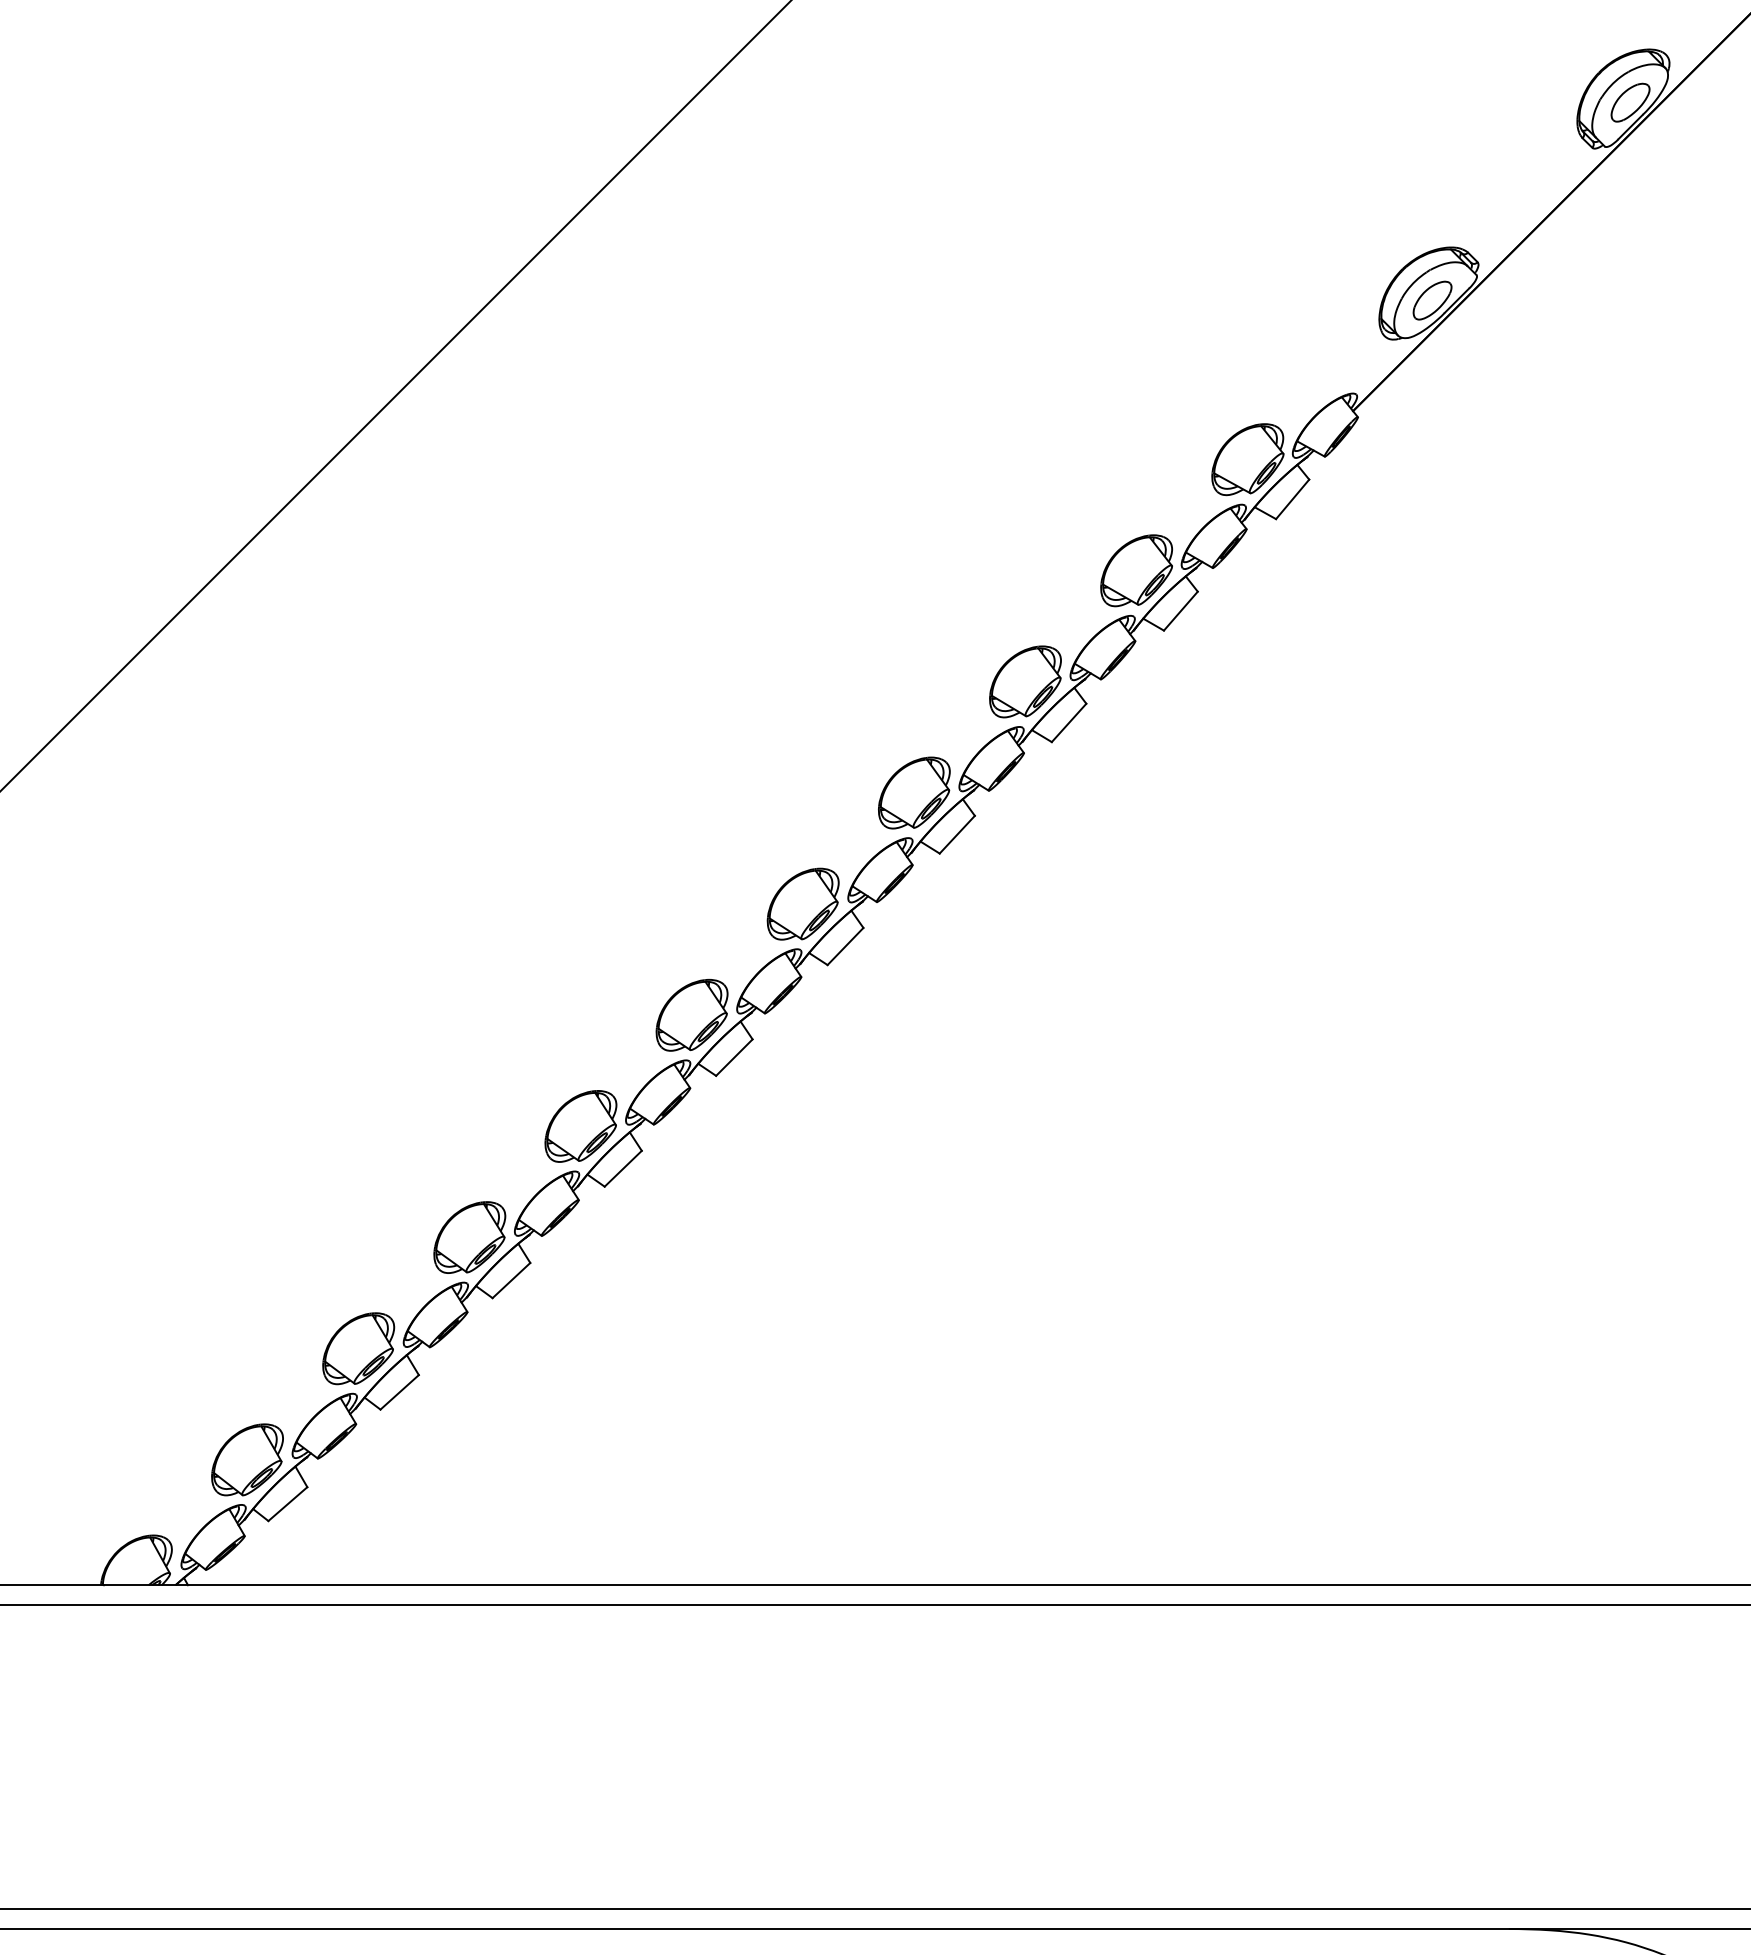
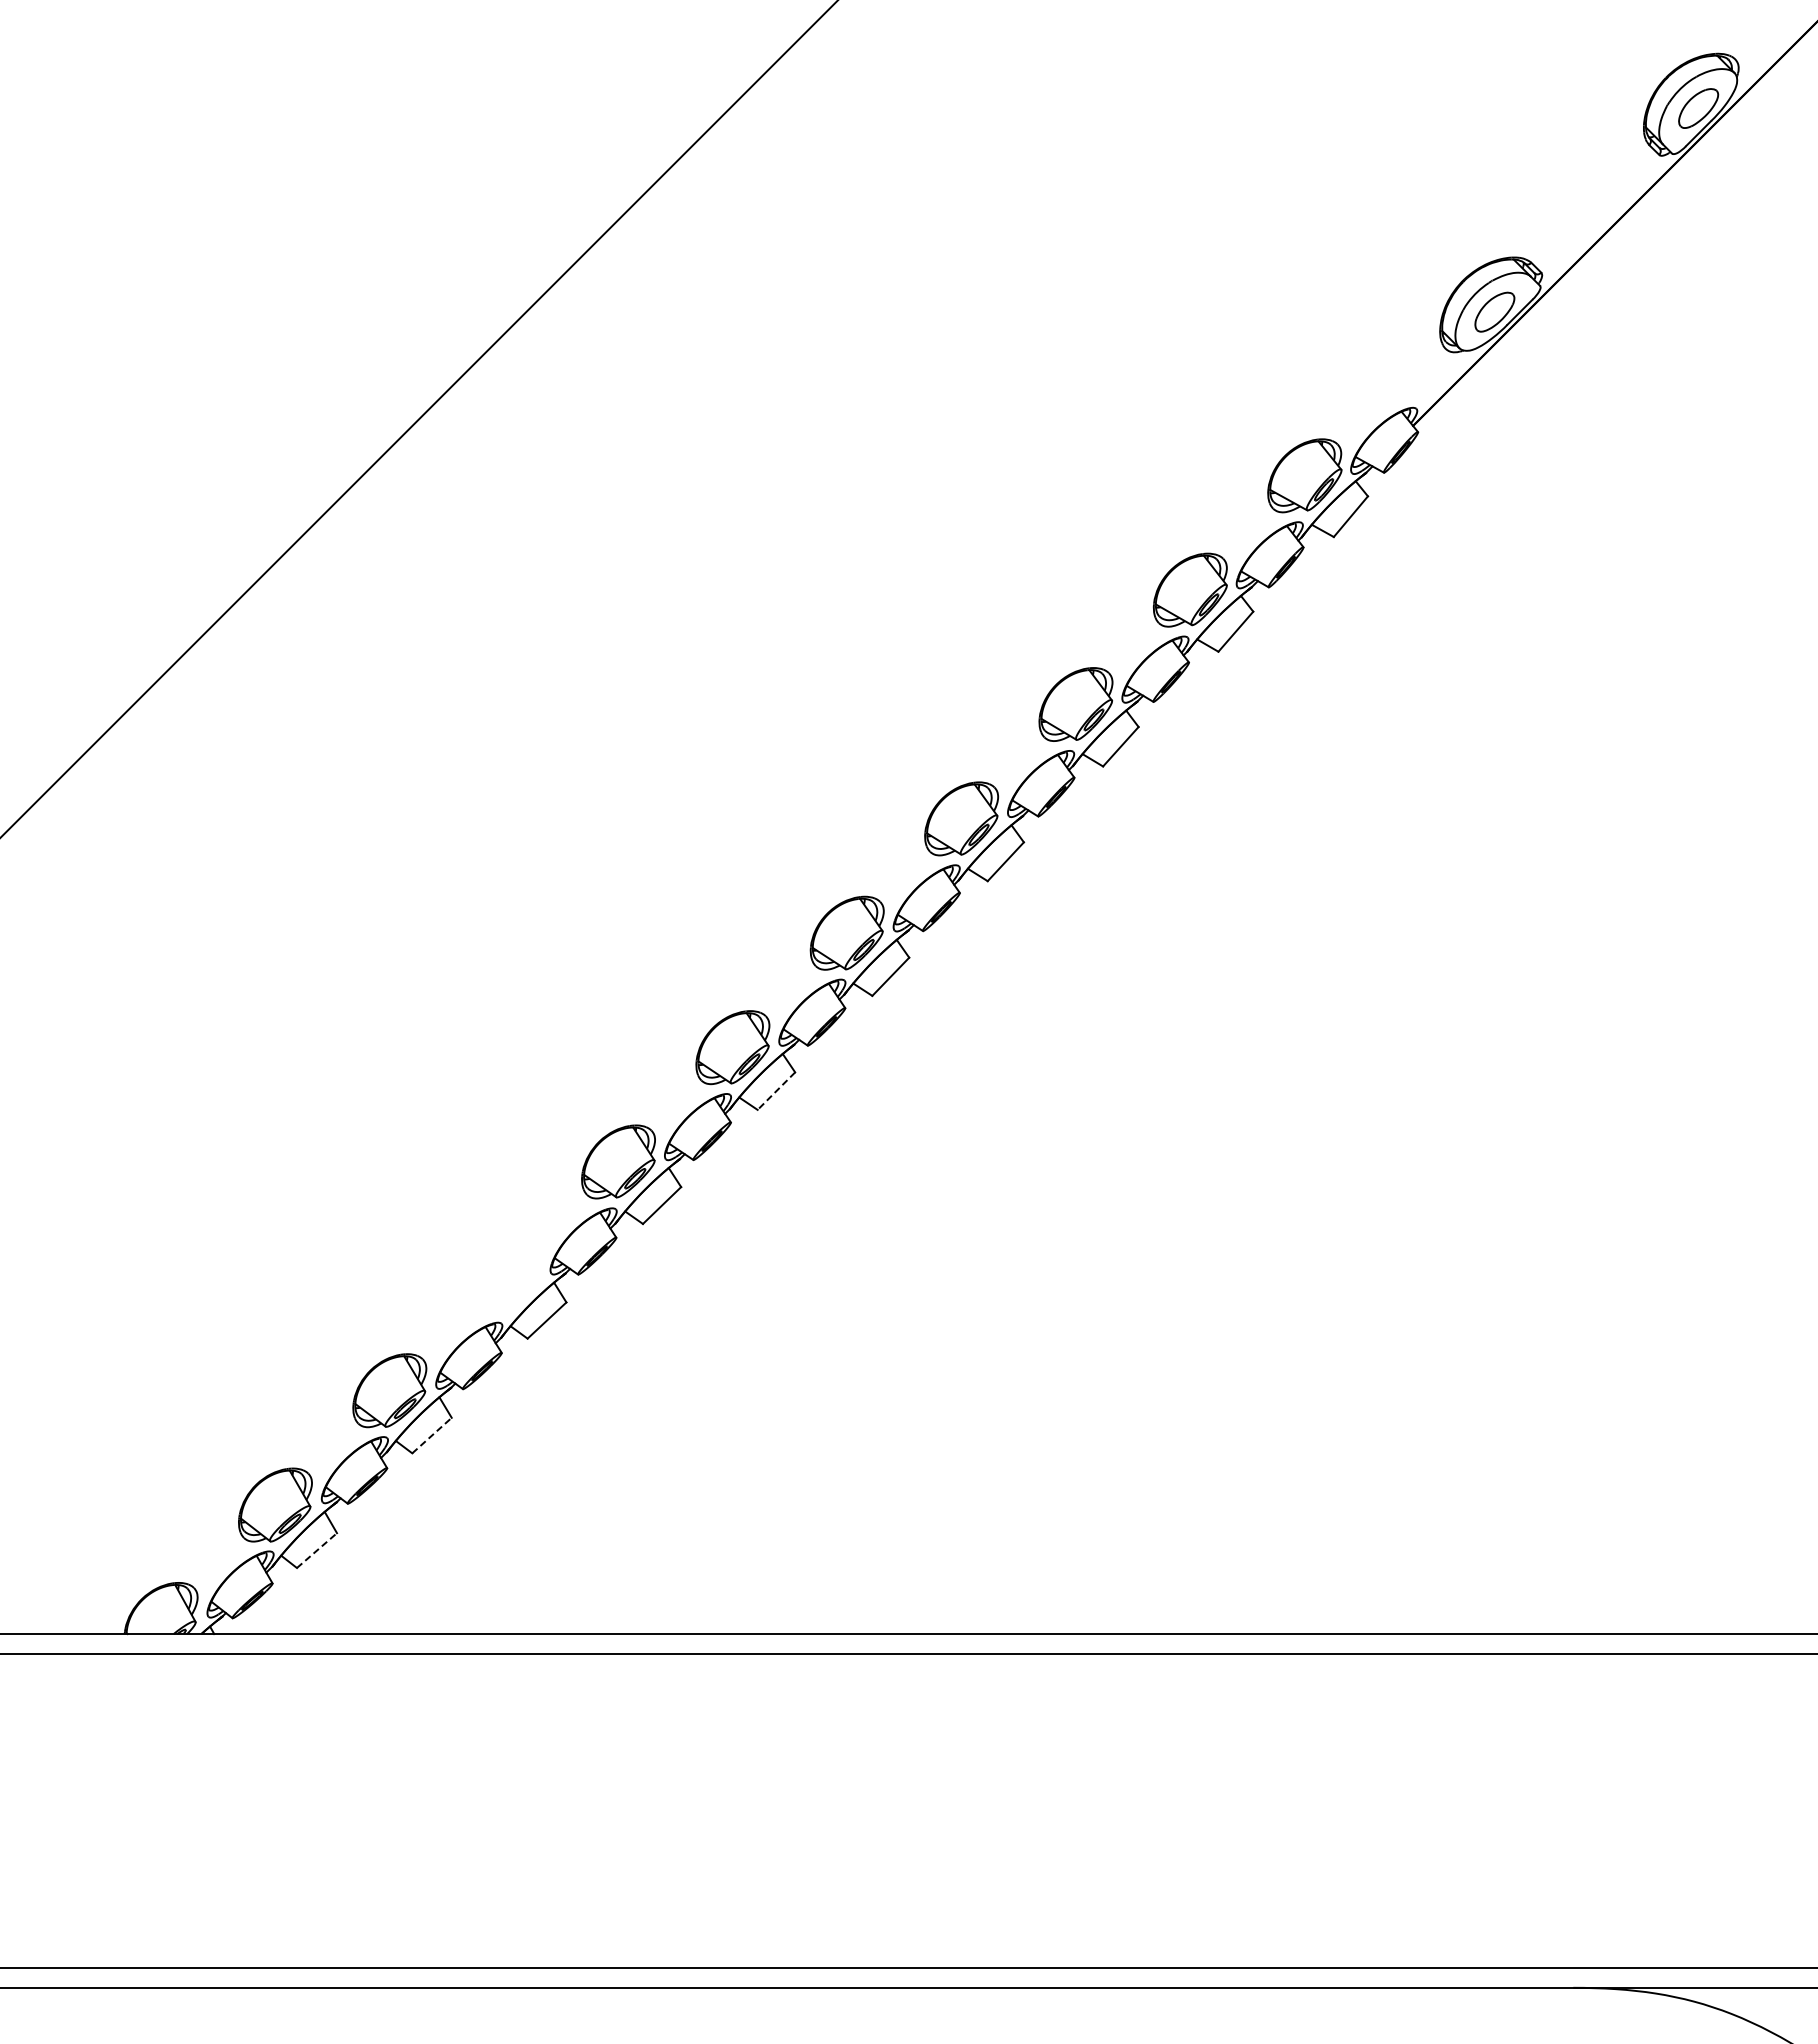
line: (734, 1057) -> (776, 1091), solid -> dashed
part: (469, 1236) -> (503, 1275), removed
line: (400, 1392) -> (432, 1435), solid -> dashed
line: (287, 1504) -> (316, 1550), solid -> dashed

